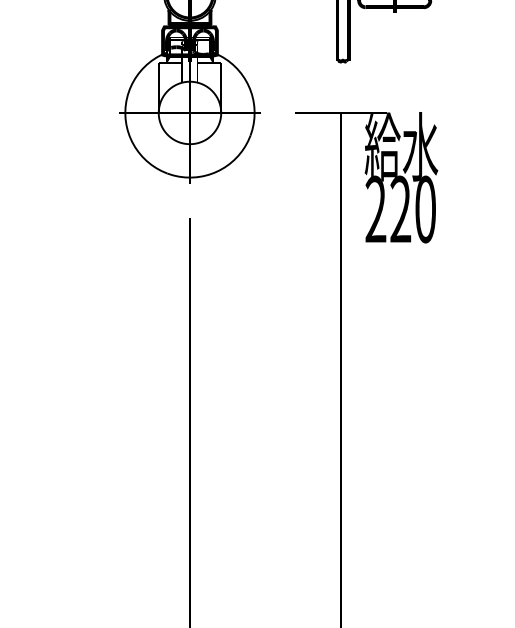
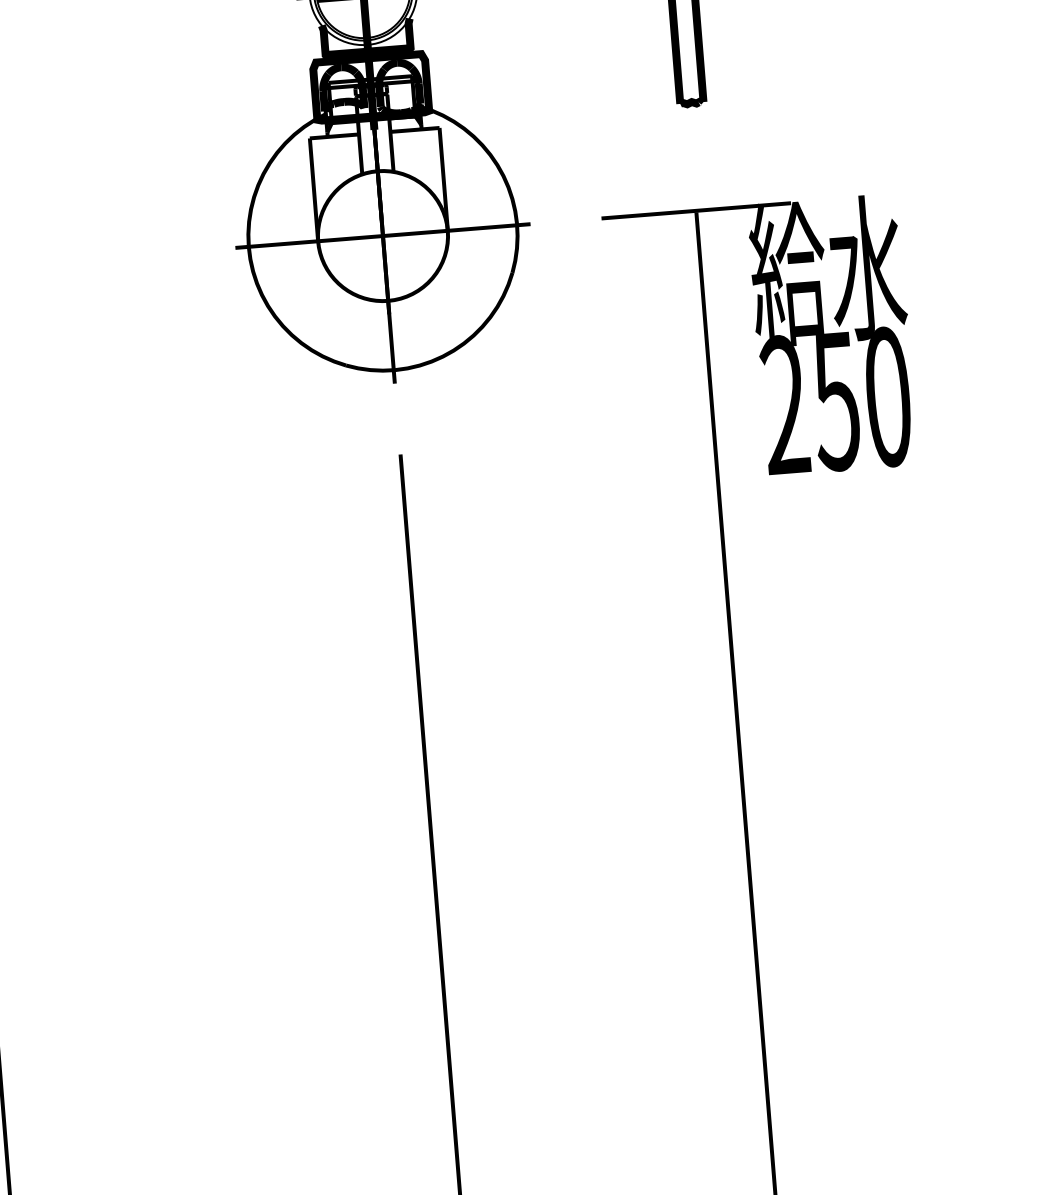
text: (400, 209) -> (835, 401), 220 -> 250

